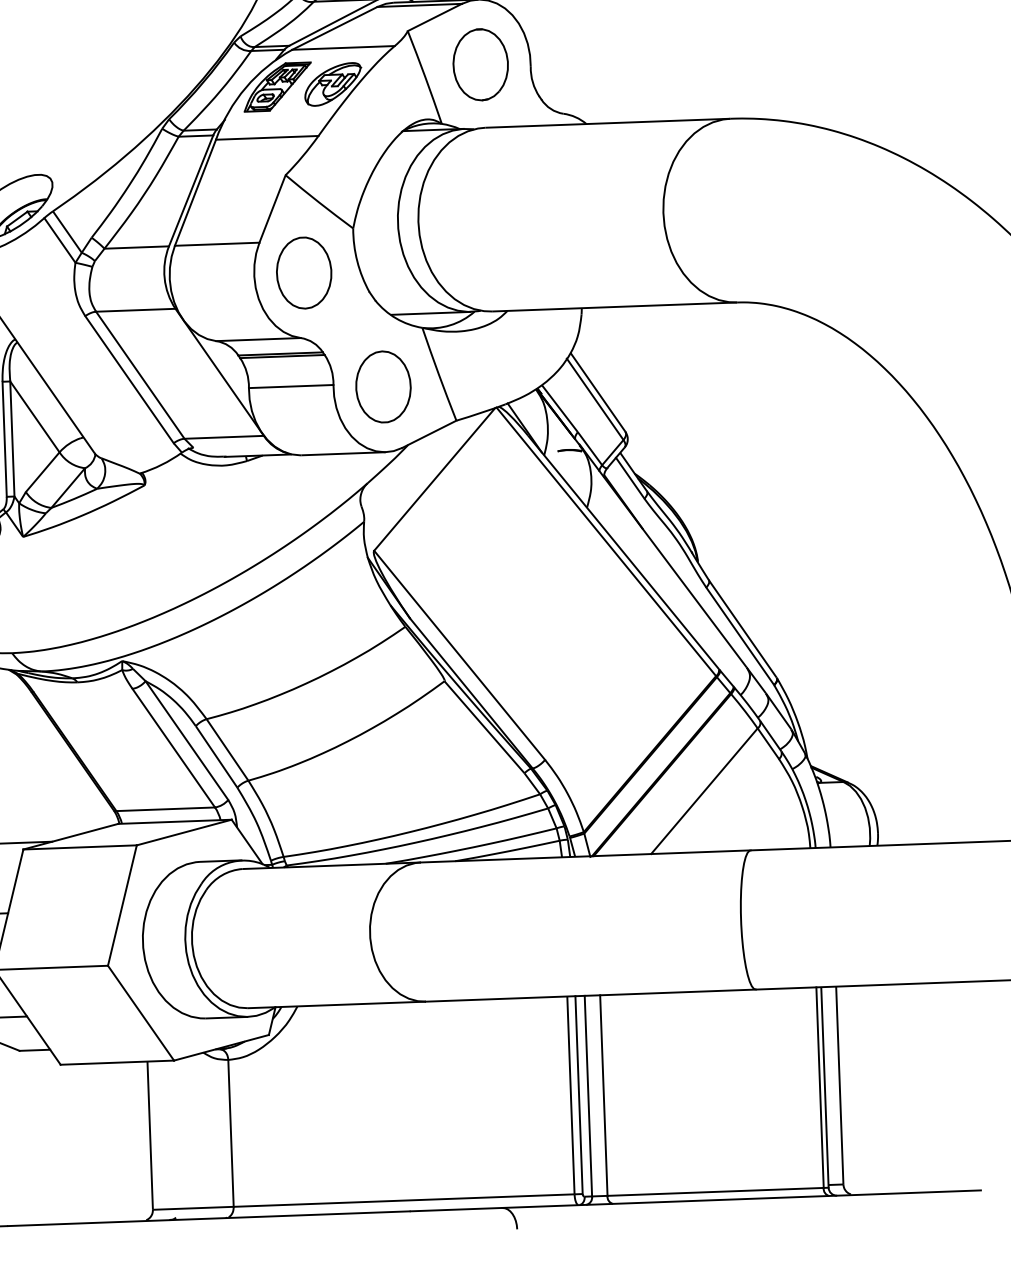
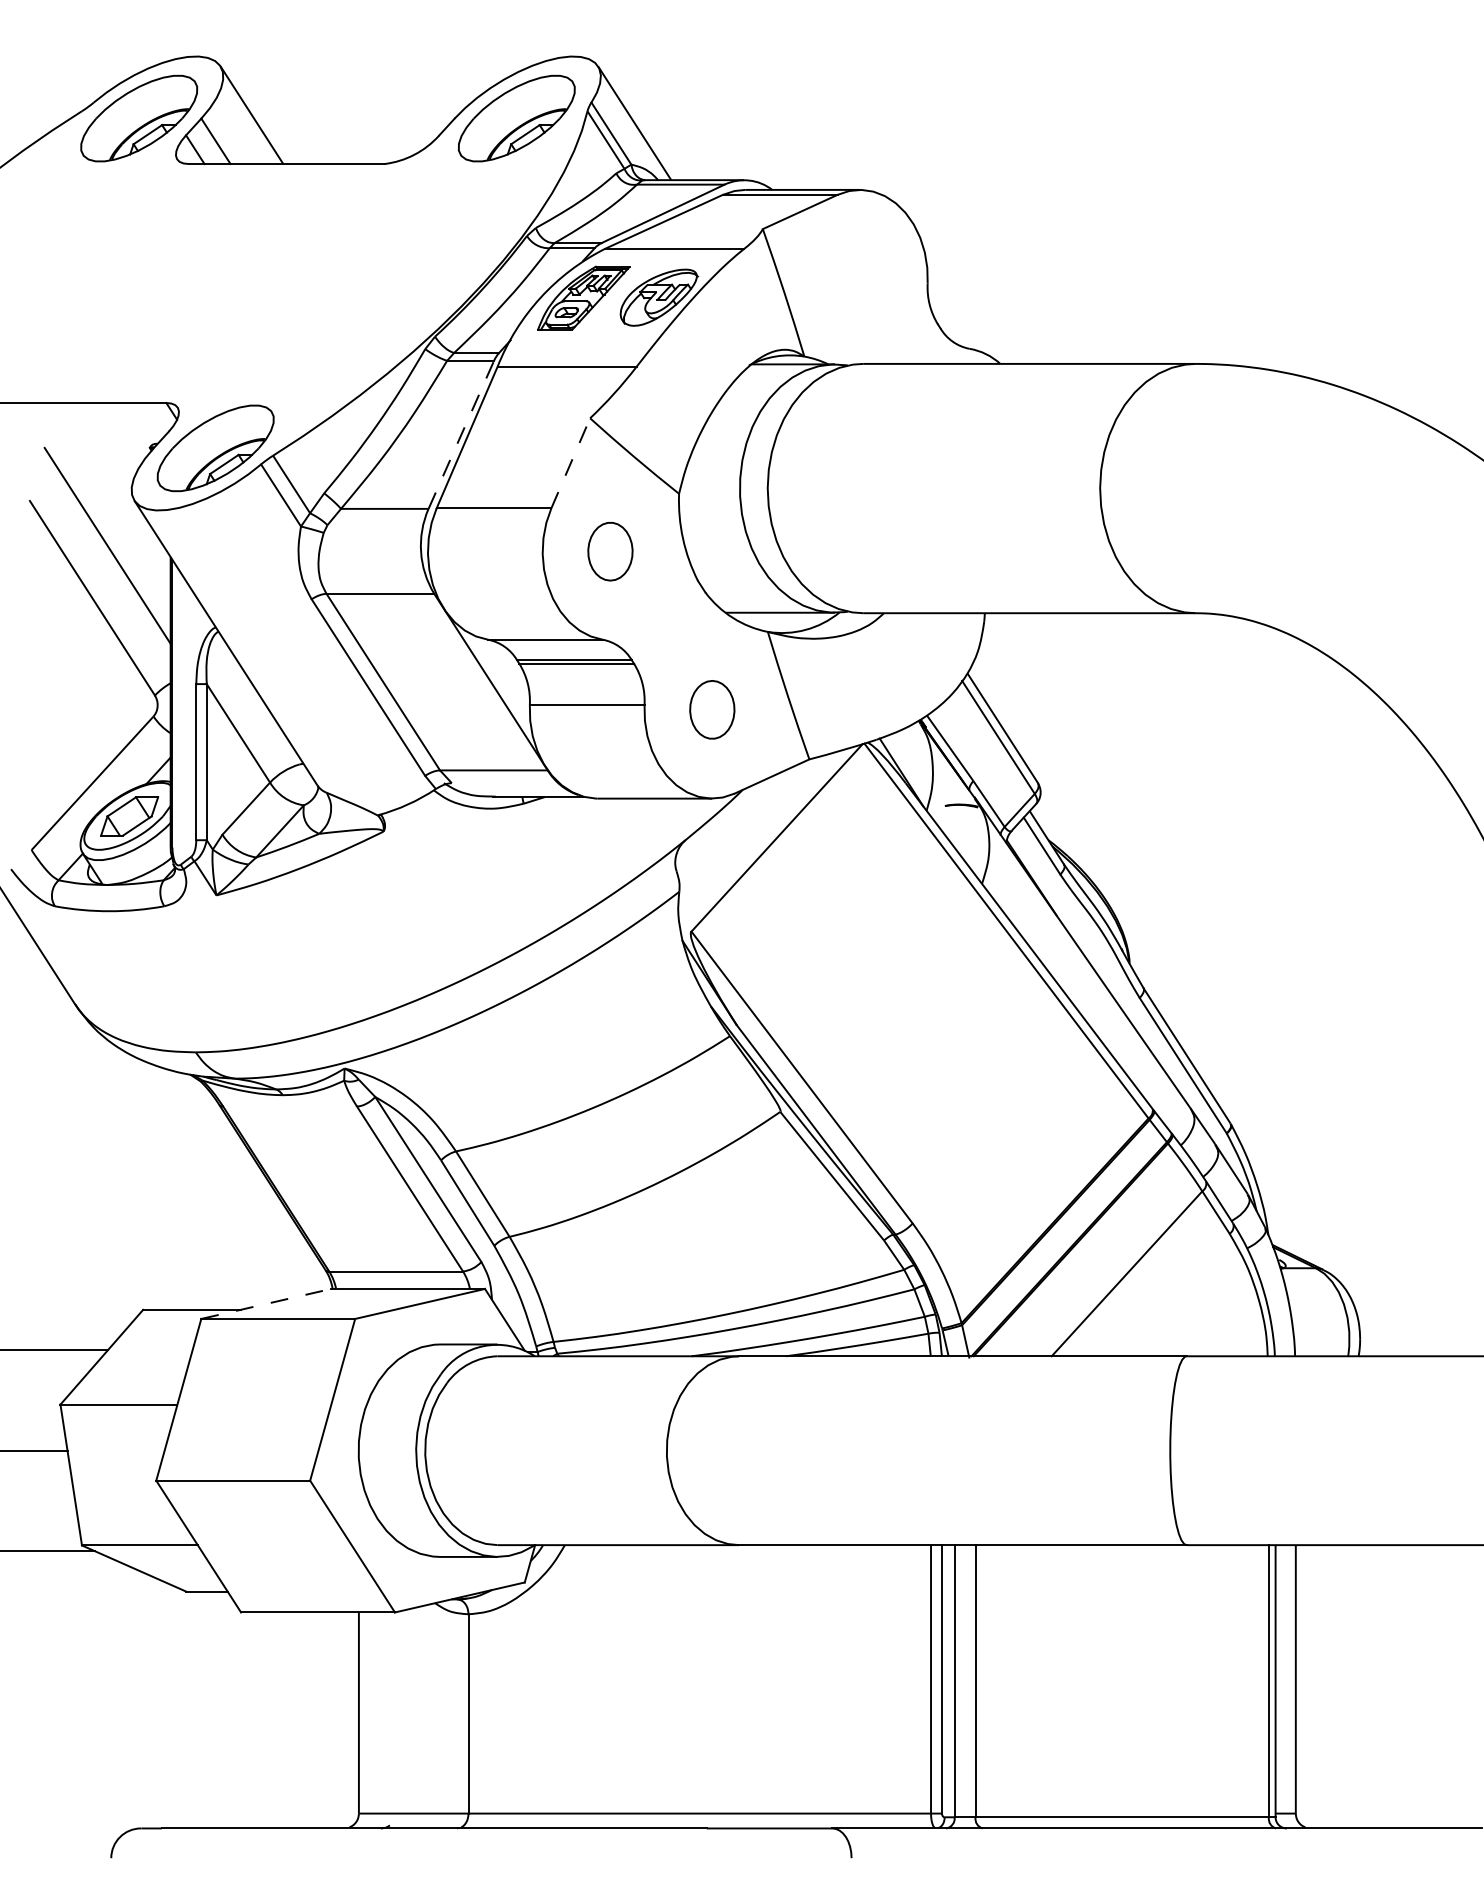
part: (480, 64) -> (859, 278), removed
line: (191, 190) -> (461, 434), solid -> dashed
line: (272, 208) -> (570, 462), solid -> dashed
part: (304, 272) -> (610, 551), size x0.6
part: (383, 386) -> (712, 709), size x0.6
line: (71, 836) -> (266, 1303), solid -> dashed

